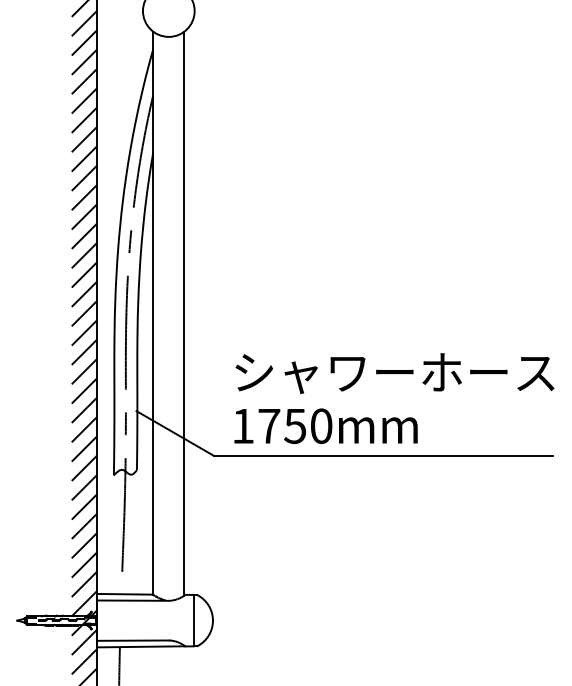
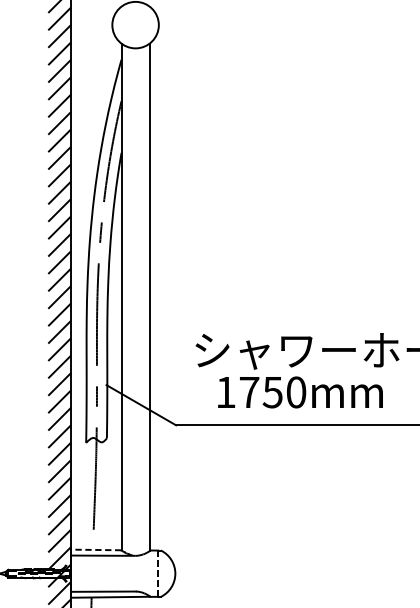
text: (325, 425) -> (300, 391), moved
line: (125, 594) -> (96, 550), solid -> dashed
line: (193, 620) -> (157, 573), solid -> dashed

